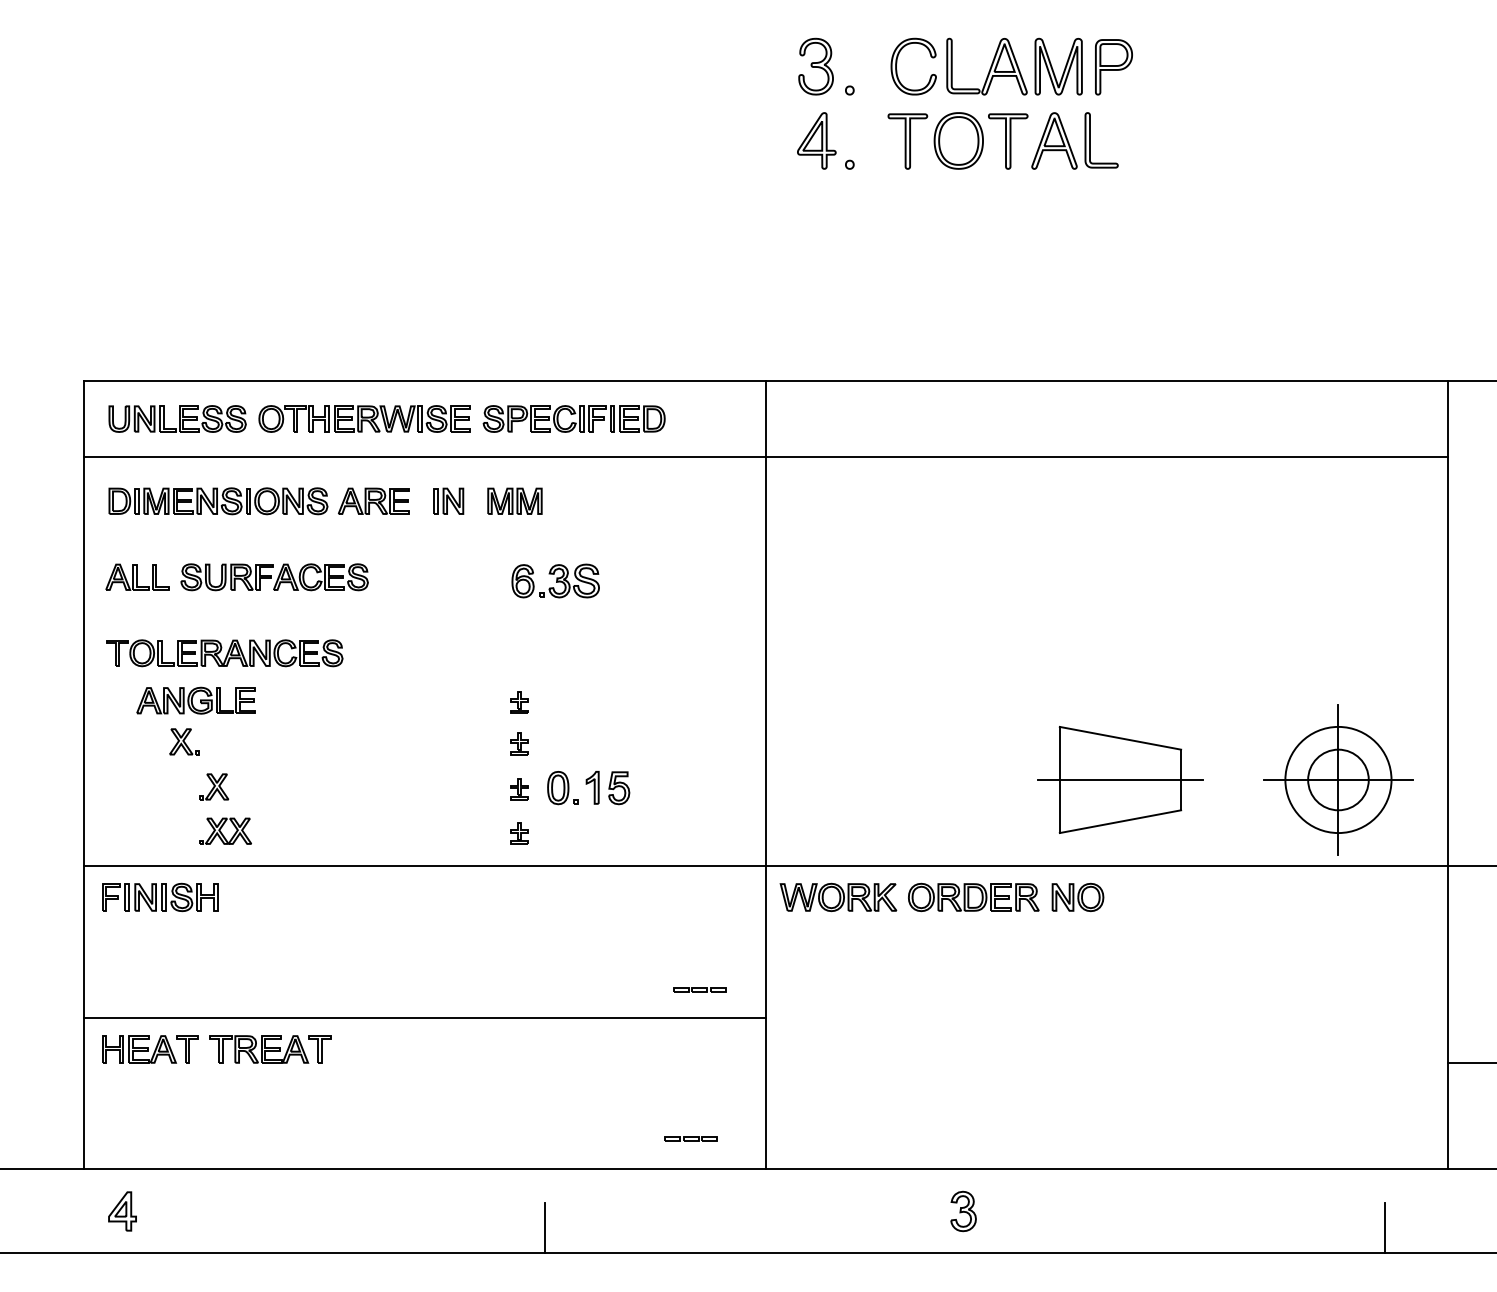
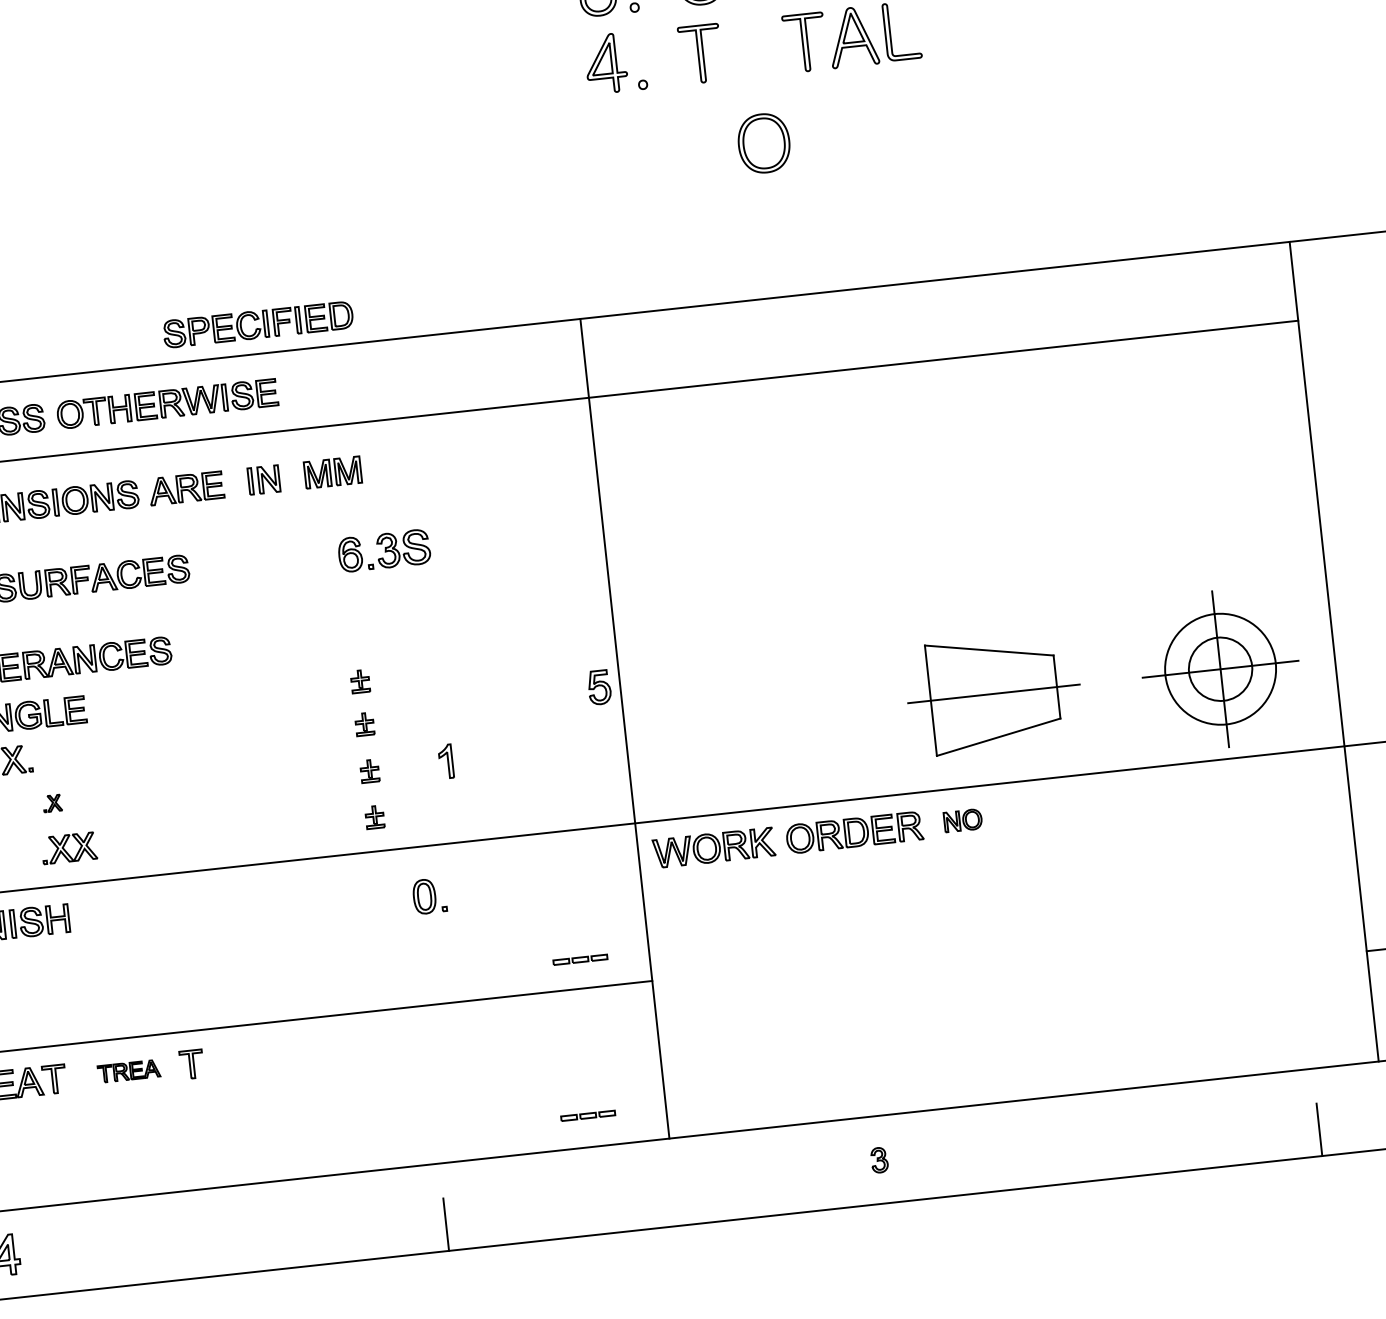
part: (958, 140) -> (763, 142), moved
part: (573, 418) -> (257, 324), moved
part: (214, 786) -> (52, 802), size x0.6
part: (562, 788) -> (429, 896), moved
part: (619, 788) -> (599, 687), moved
part: (1077, 896) -> (962, 819), size x0.7
part: (259, 1049) -> (129, 1071), size x0.6
part: (963, 1211) -> (879, 1160), size x0.6

